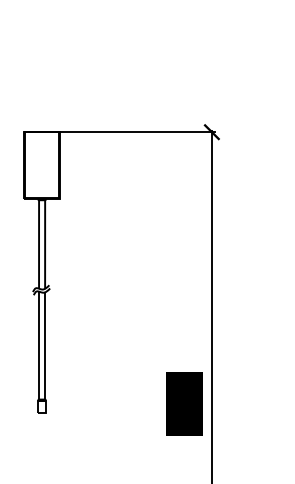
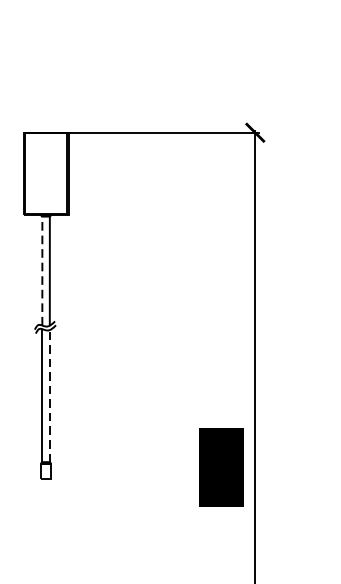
line: (39, 243) -> (42, 269), solid -> dashed
line: (45, 345) -> (50, 395), solid -> dashed

